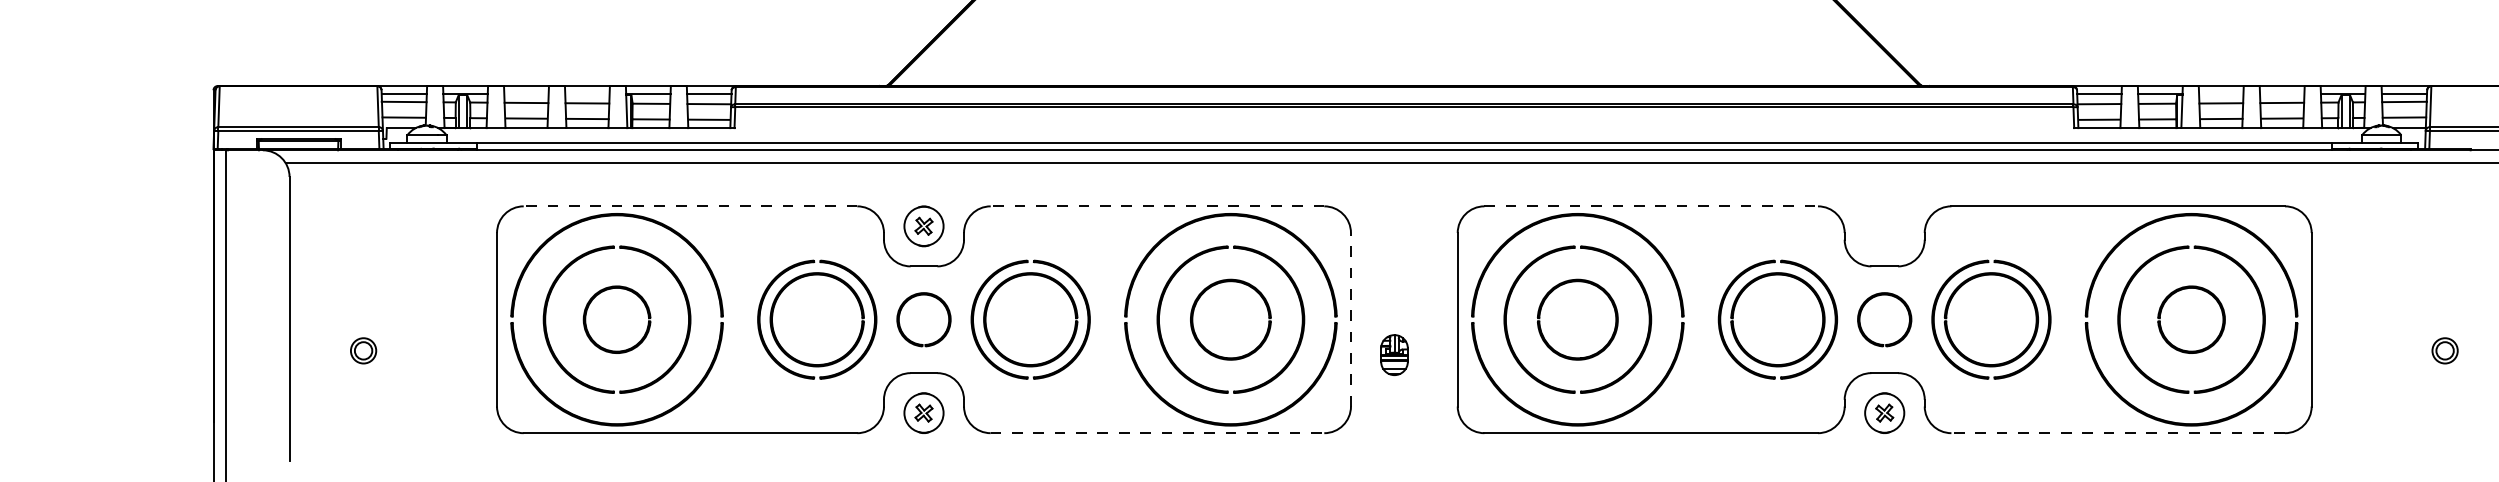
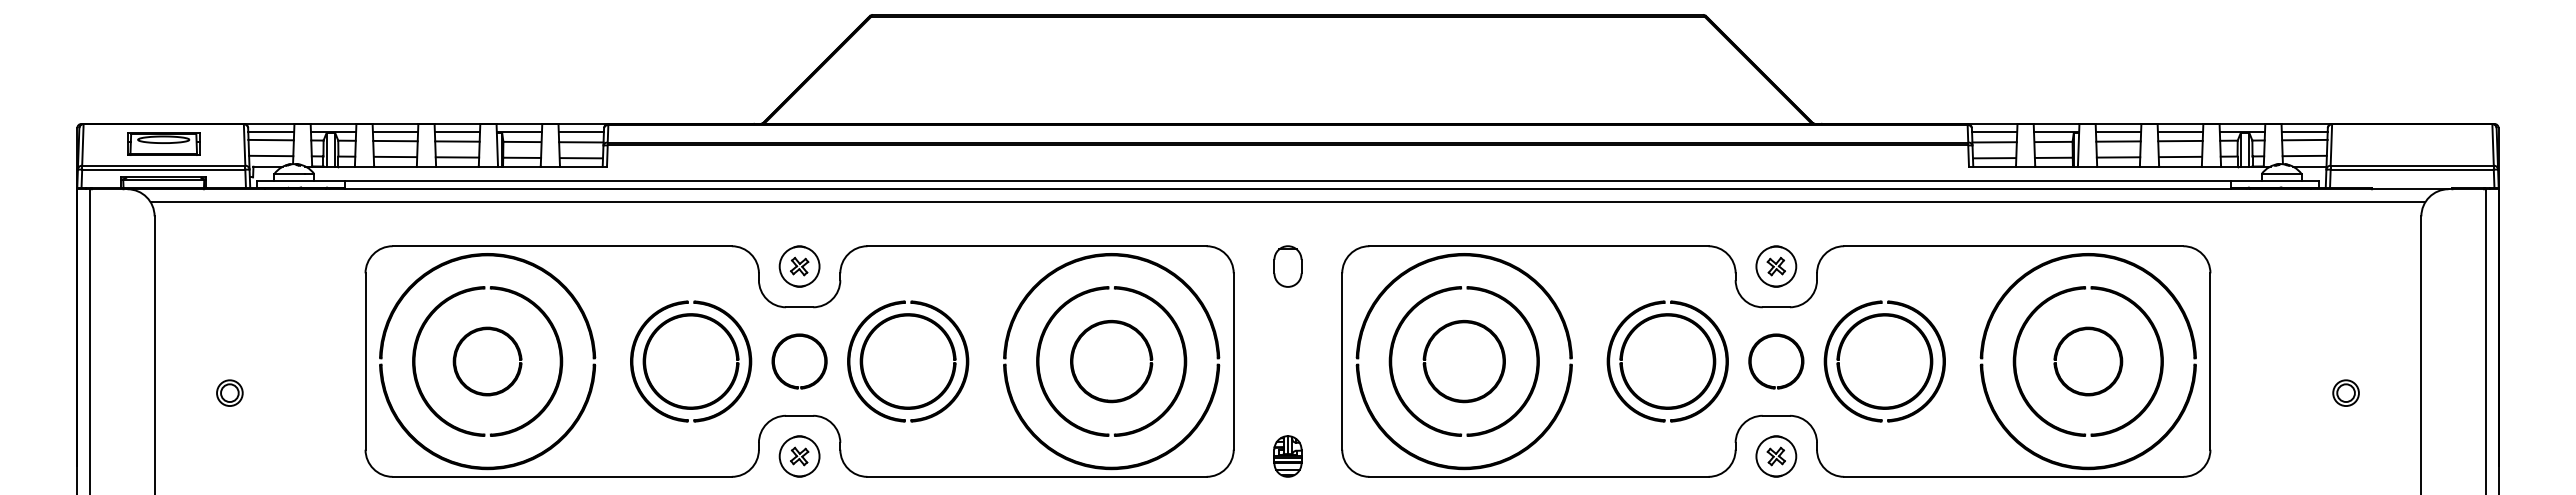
line: (526, 94) -> (395, 132), added
line: (587, 94) -> (457, 132), added
line: (2221, 94) -> (2118, 132), added
line: (2282, 94) -> (2180, 132), added
part: (298, 105) -> (163, 143), added
line: (690, 206) -> (562, 246), dashed -> solid
line: (1157, 206) -> (1037, 246), dashed -> solid
line: (1650, 206) -> (1538, 246), dashed -> solid
part: (1403, 226) -> (1287, 266), added
part: (1884, 226) -> (1776, 266), added
line: (1350, 319) -> (1233, 361), dashed -> solid
part: (1394, 355) -> (1287, 456), moved
line: (1157, 432) -> (1037, 476), dashed -> solid
line: (2117, 432) -> (2013, 476), dashed -> solid

